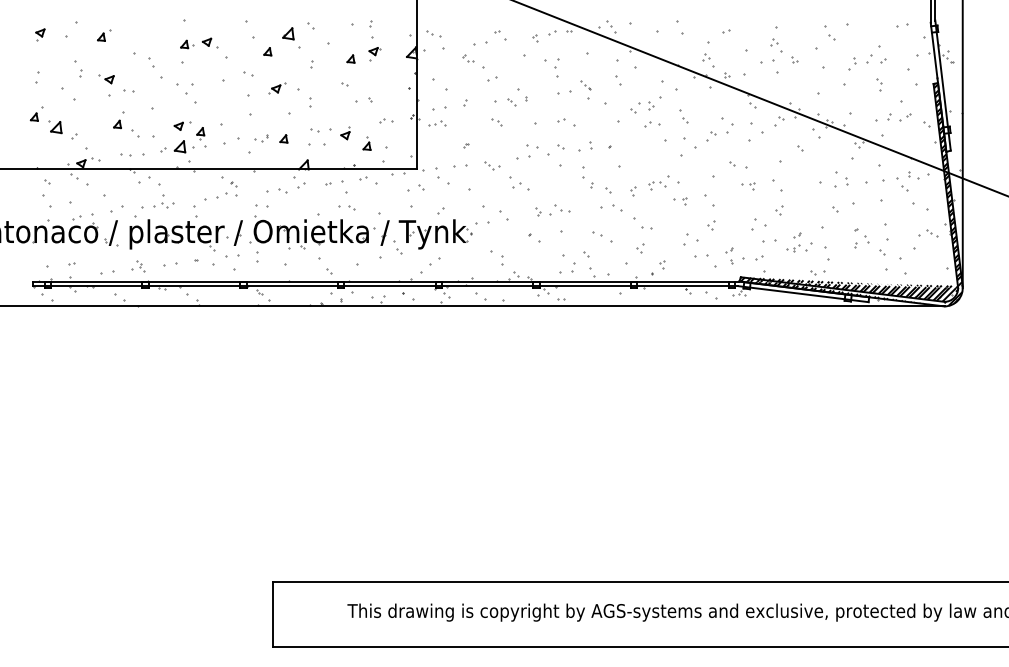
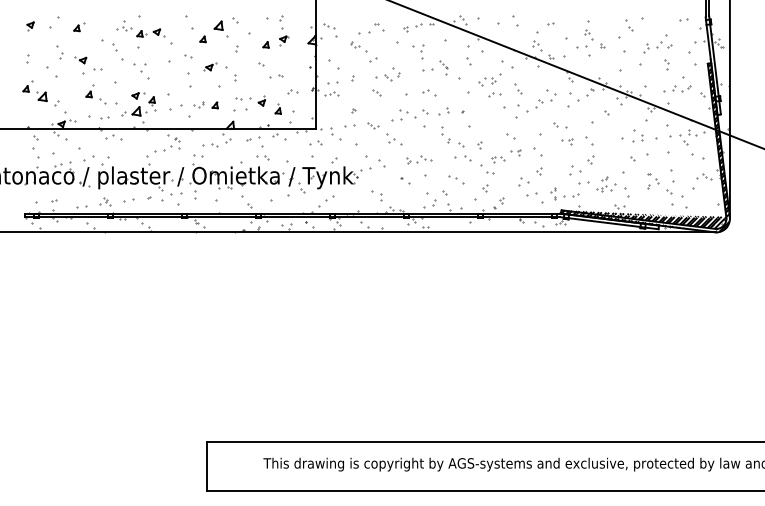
part: (125, 154) -> (95, 117), size x1.6
part: (657, 185) -> (498, 159), moved
part: (163, 201) -> (123, 26), moved

